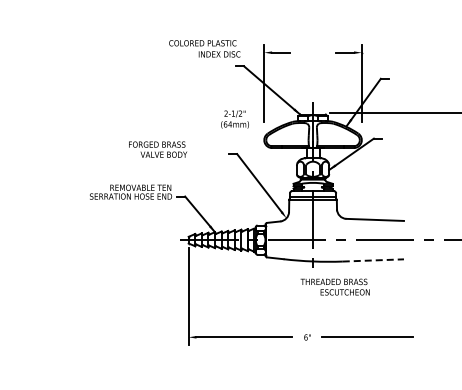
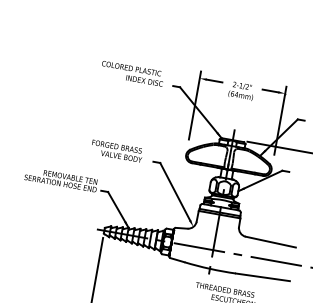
text: (204, 48) -> (132, 73), moved
text: (234, 119) -> (241, 91), moved
text: (157, 149) -> (116, 151), moved
line: (373, 260) -> (263, 277), dashed -> solid

